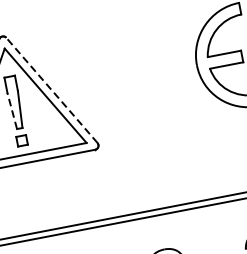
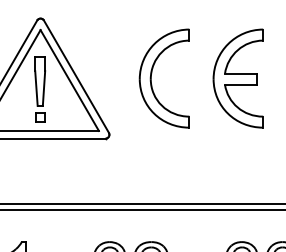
part: (131, 77) -> (151, 78), added
line: (51, 90) -> (76, 76), dashed -> solid
line: (12, 110) -> (36, 88), dashed -> solid

